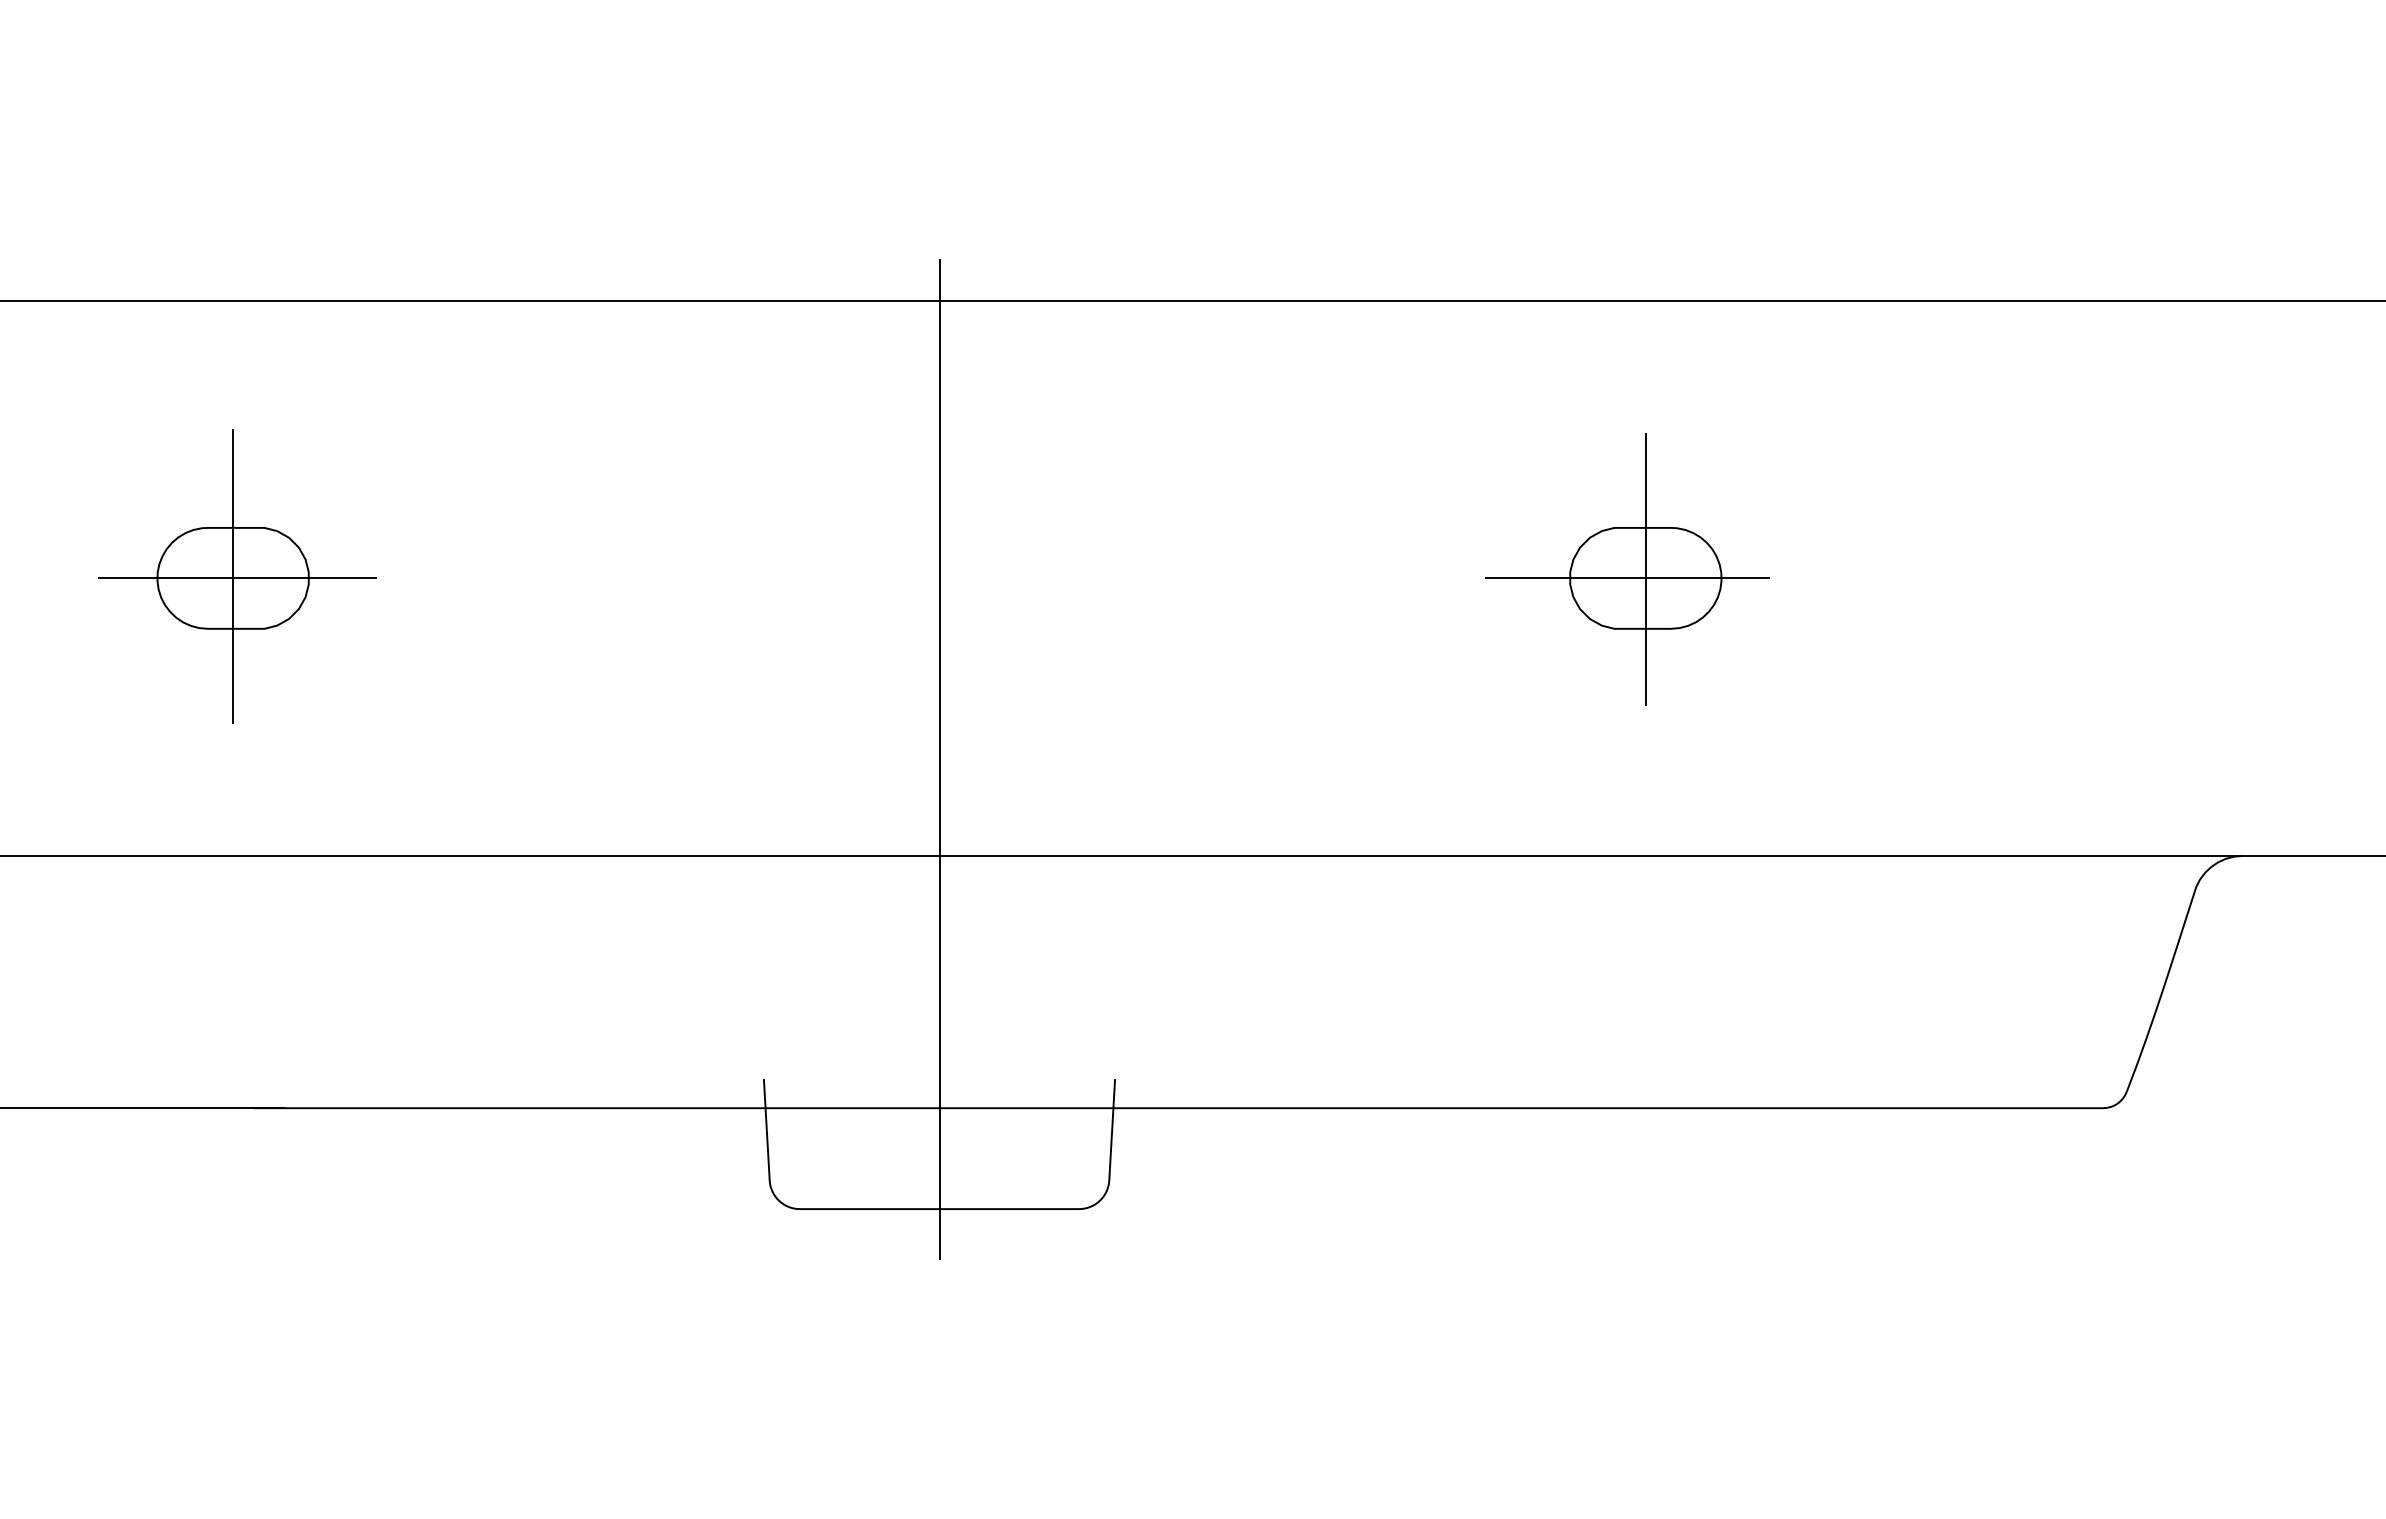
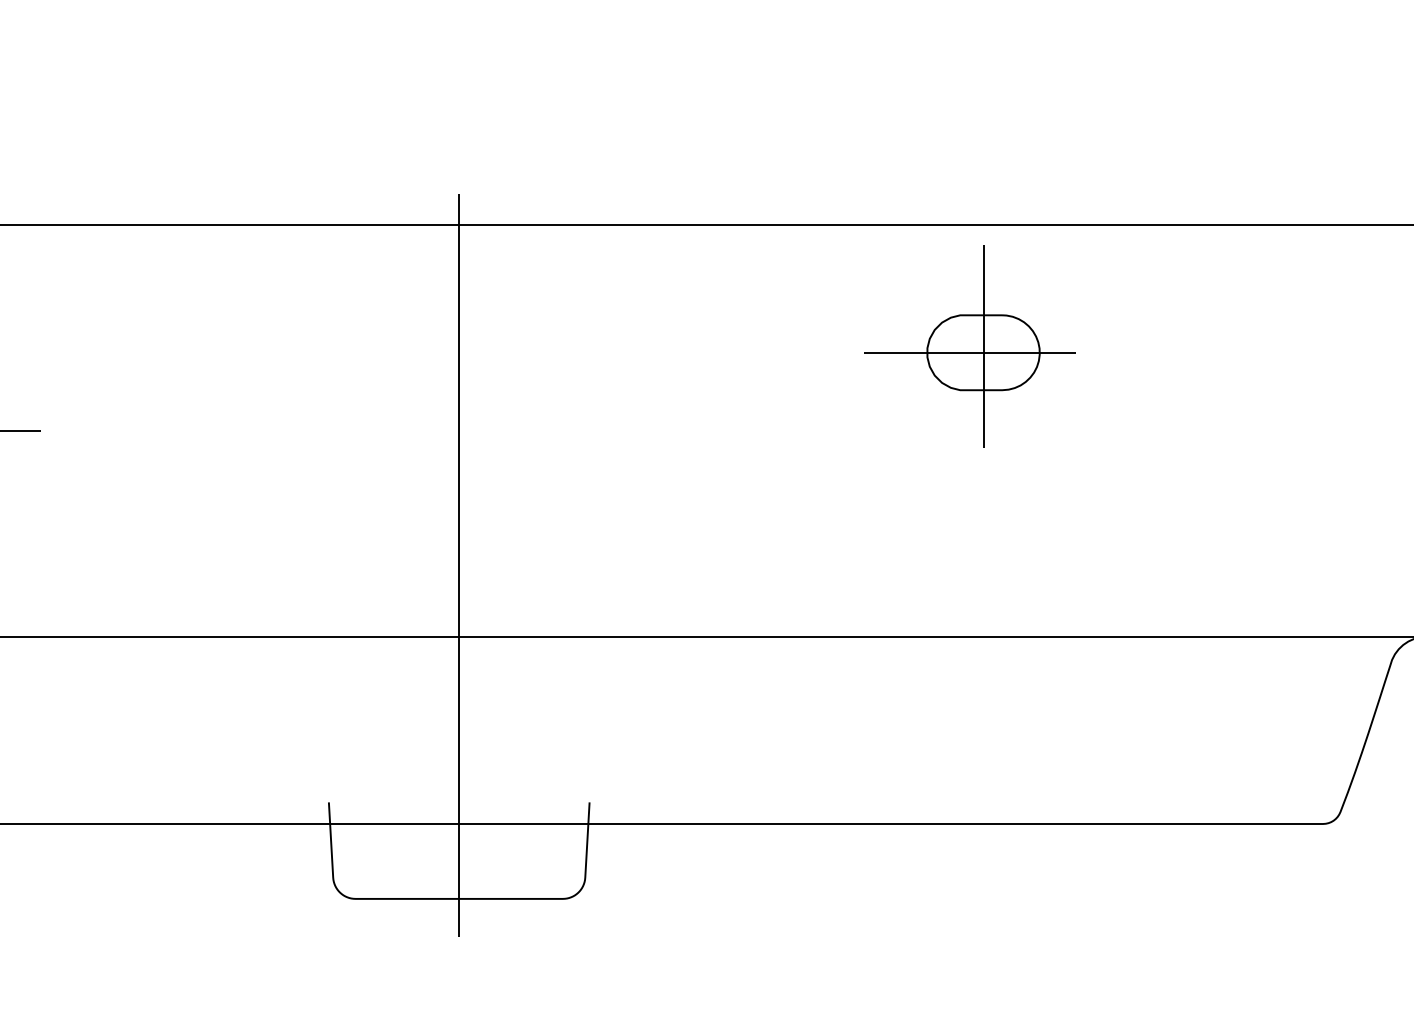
part: (1627, 569) -> (969, 346), moved

